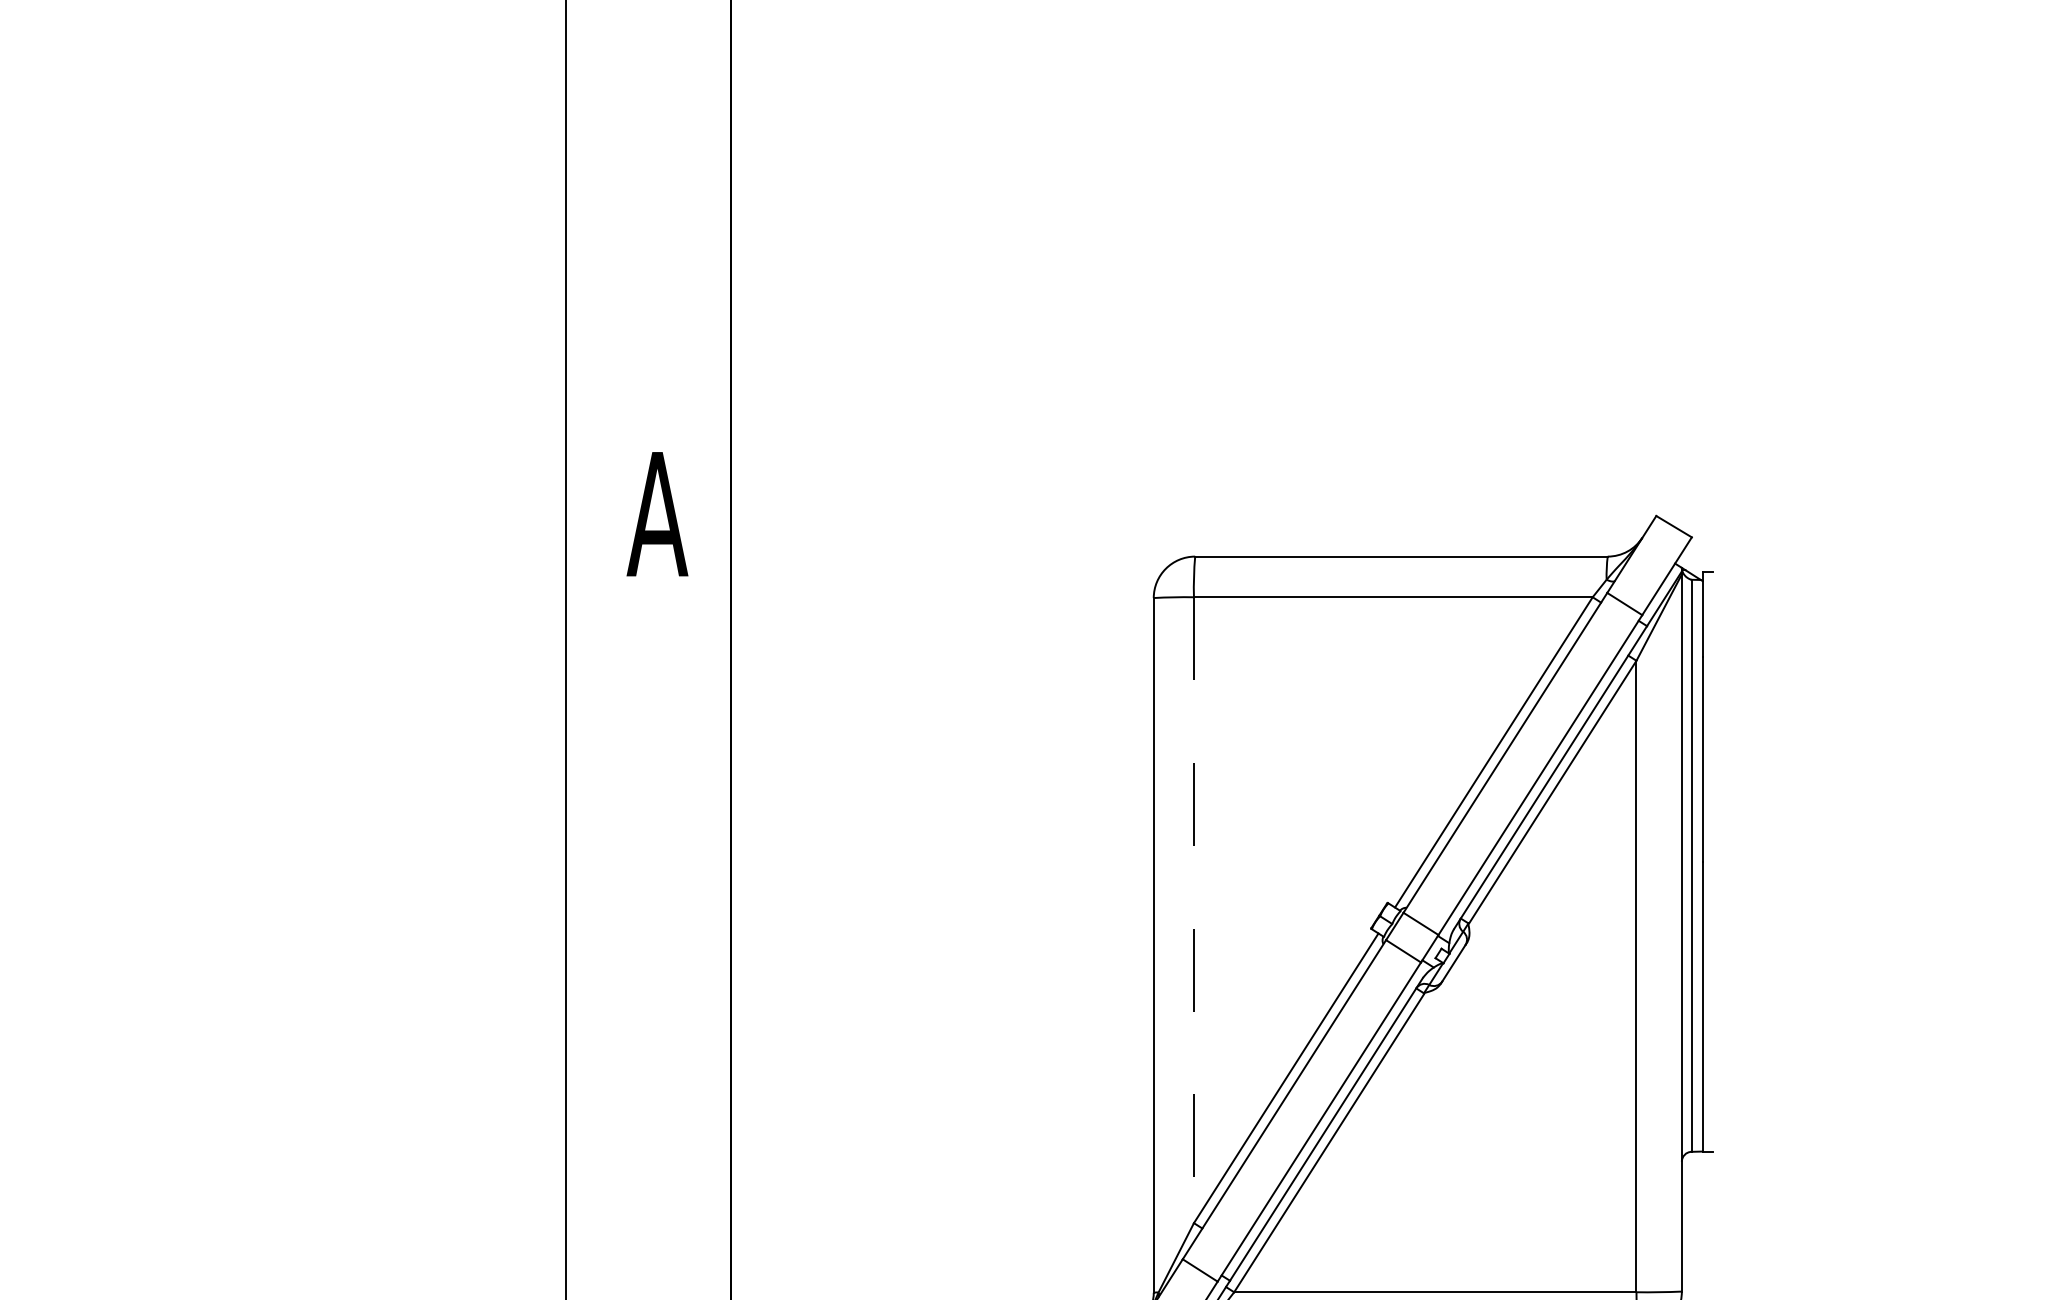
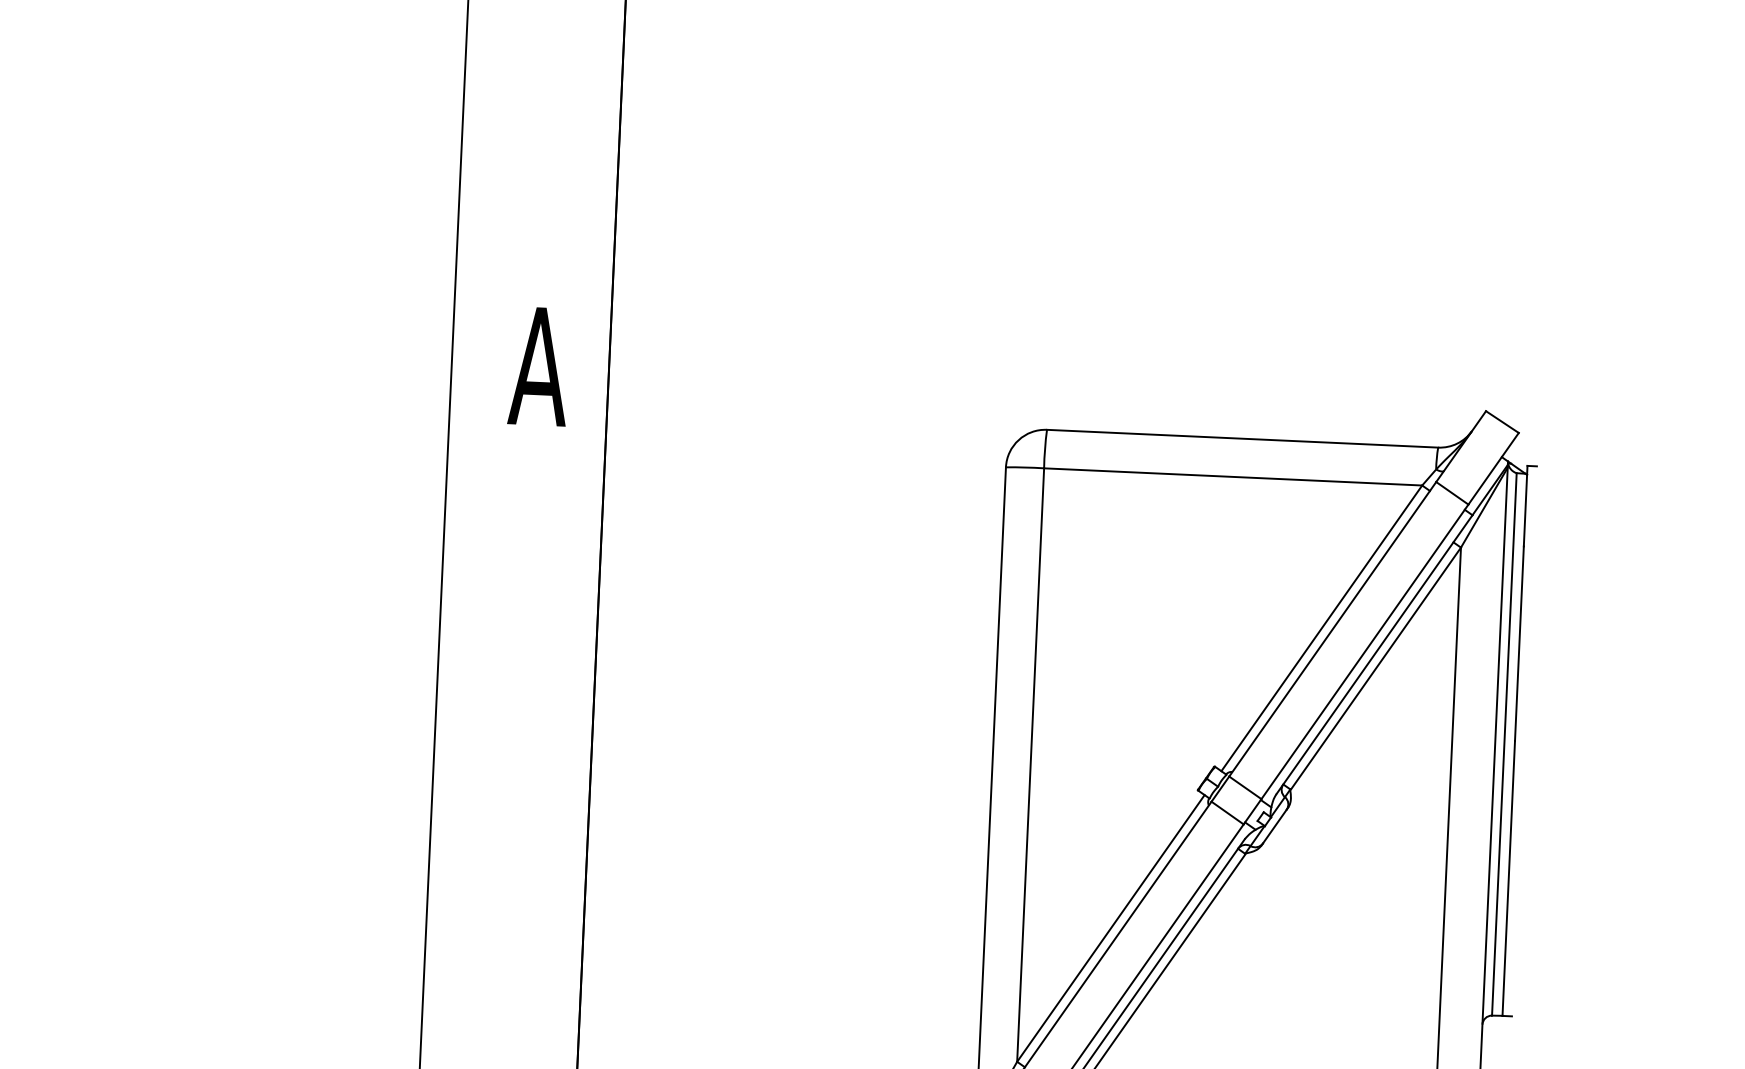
line: (1193, 910) -> (1030, 765), dashed -> solid

